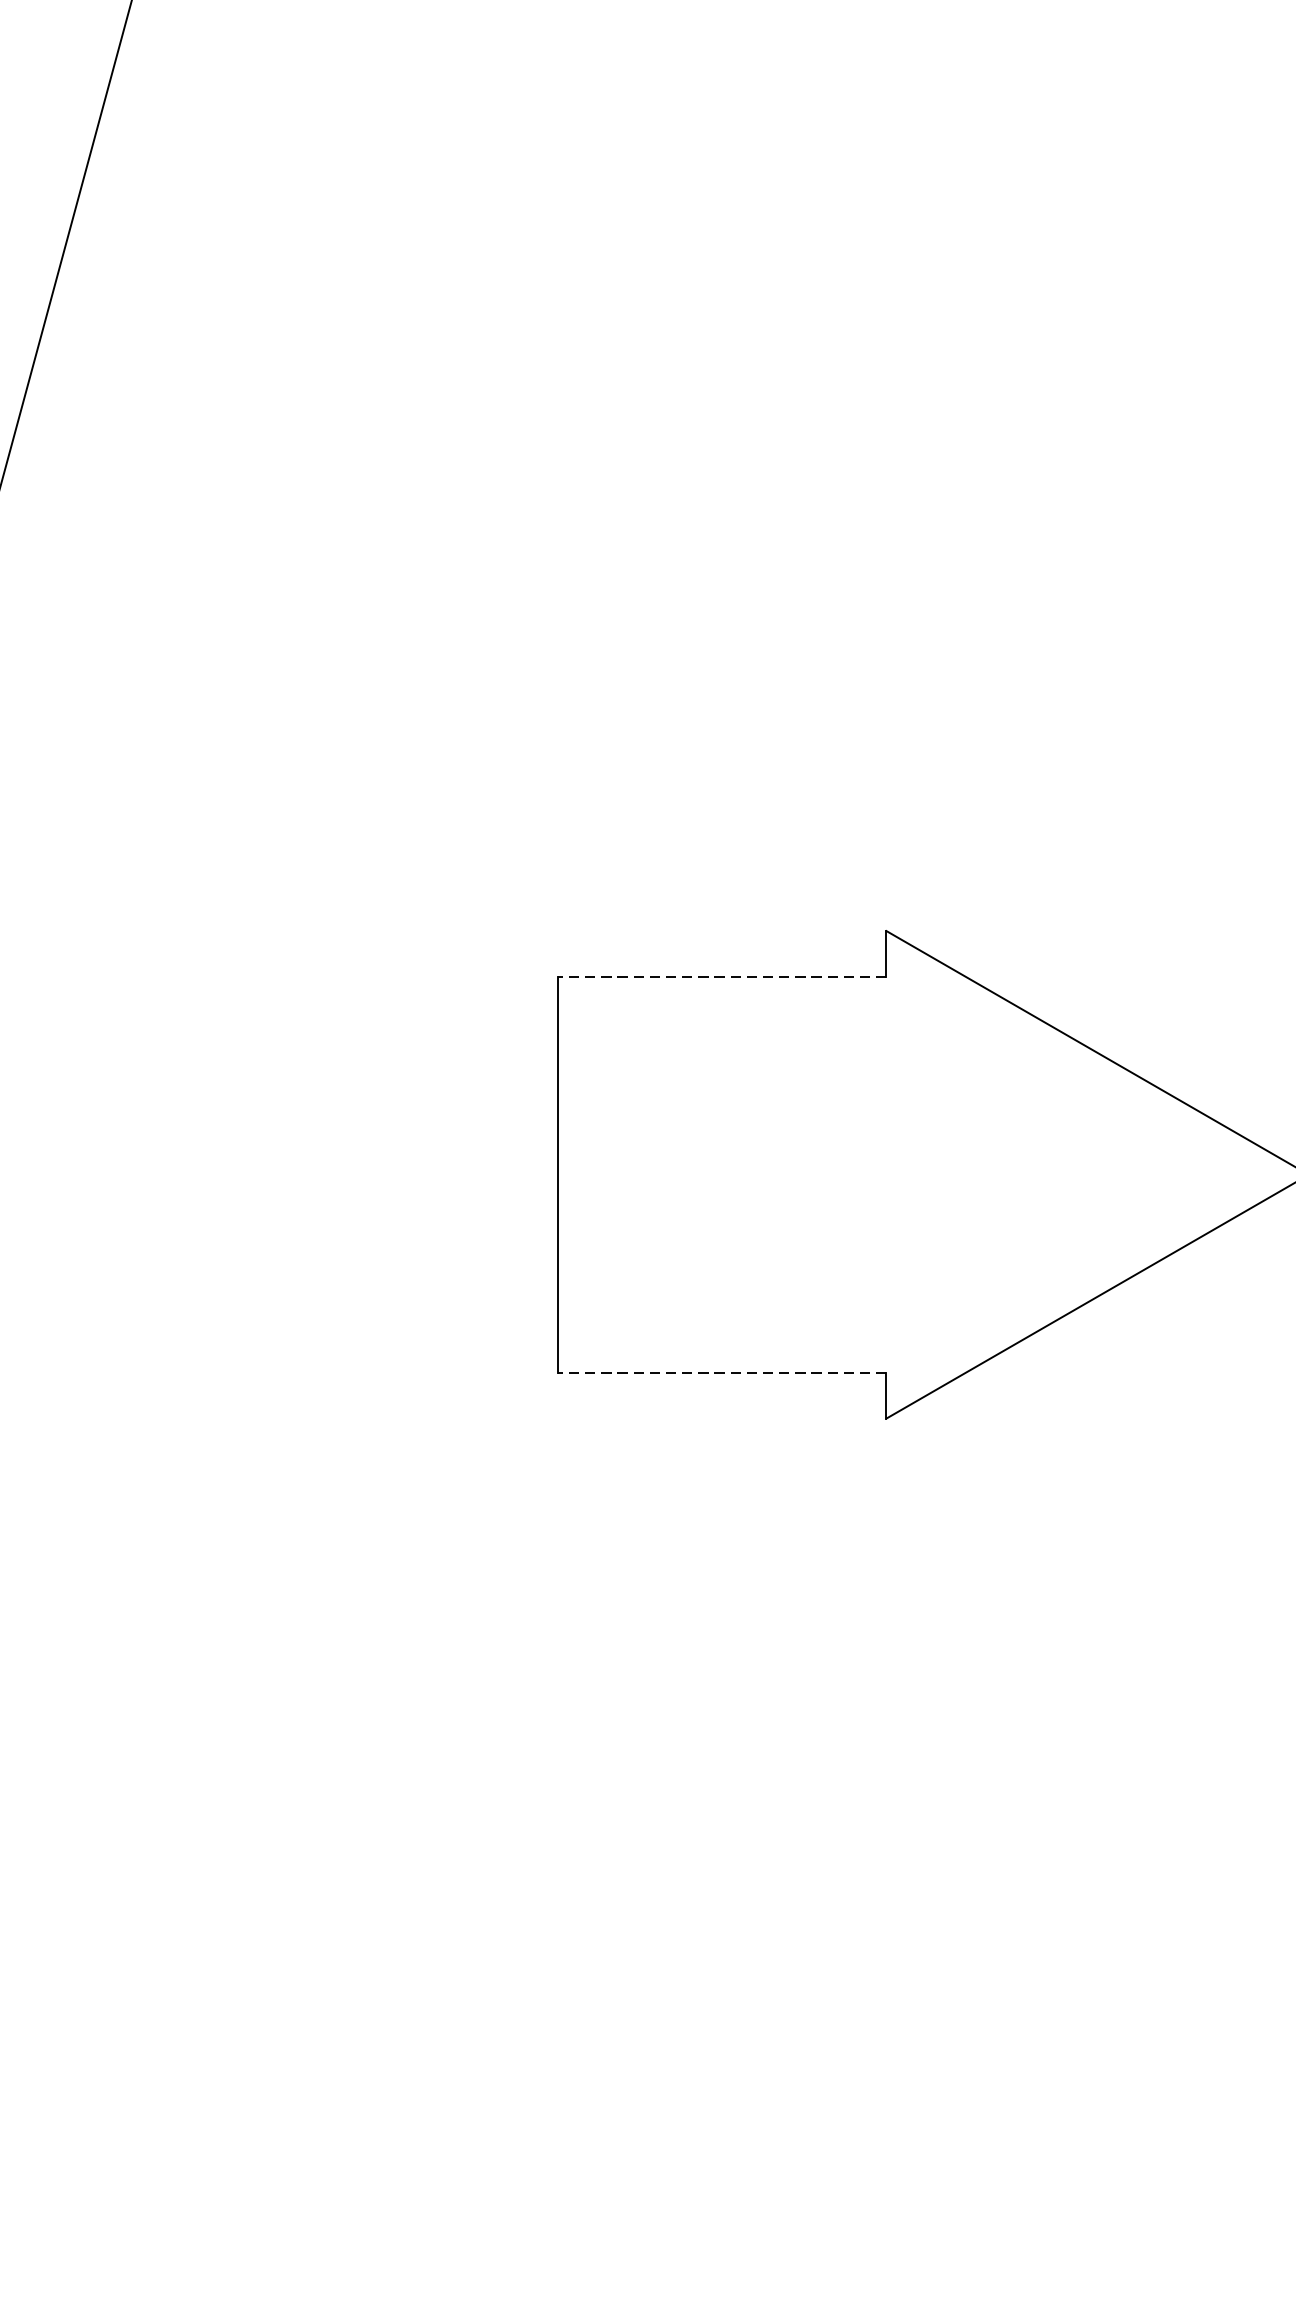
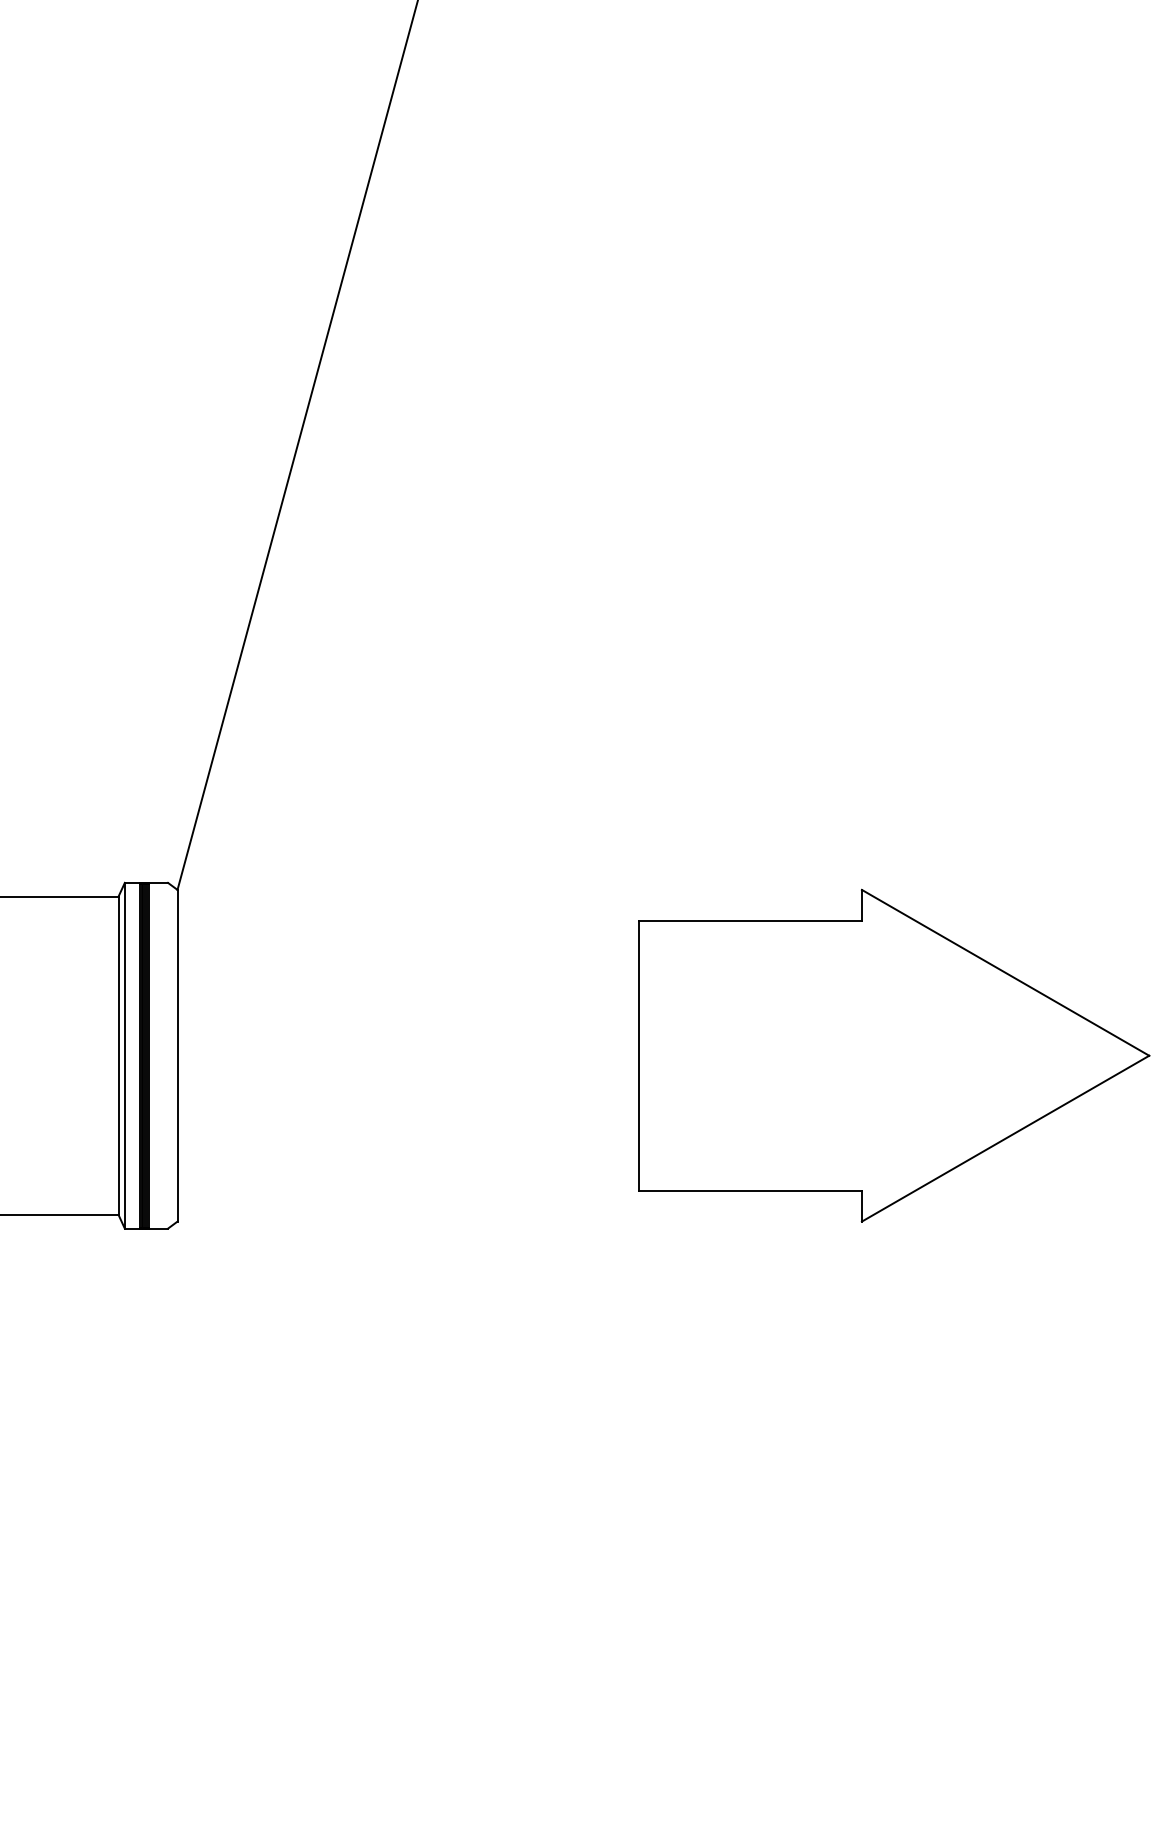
line: (722, 977) -> (750, 921), dashed -> solid
line: (722, 1372) -> (750, 1190), dashed -> solid

